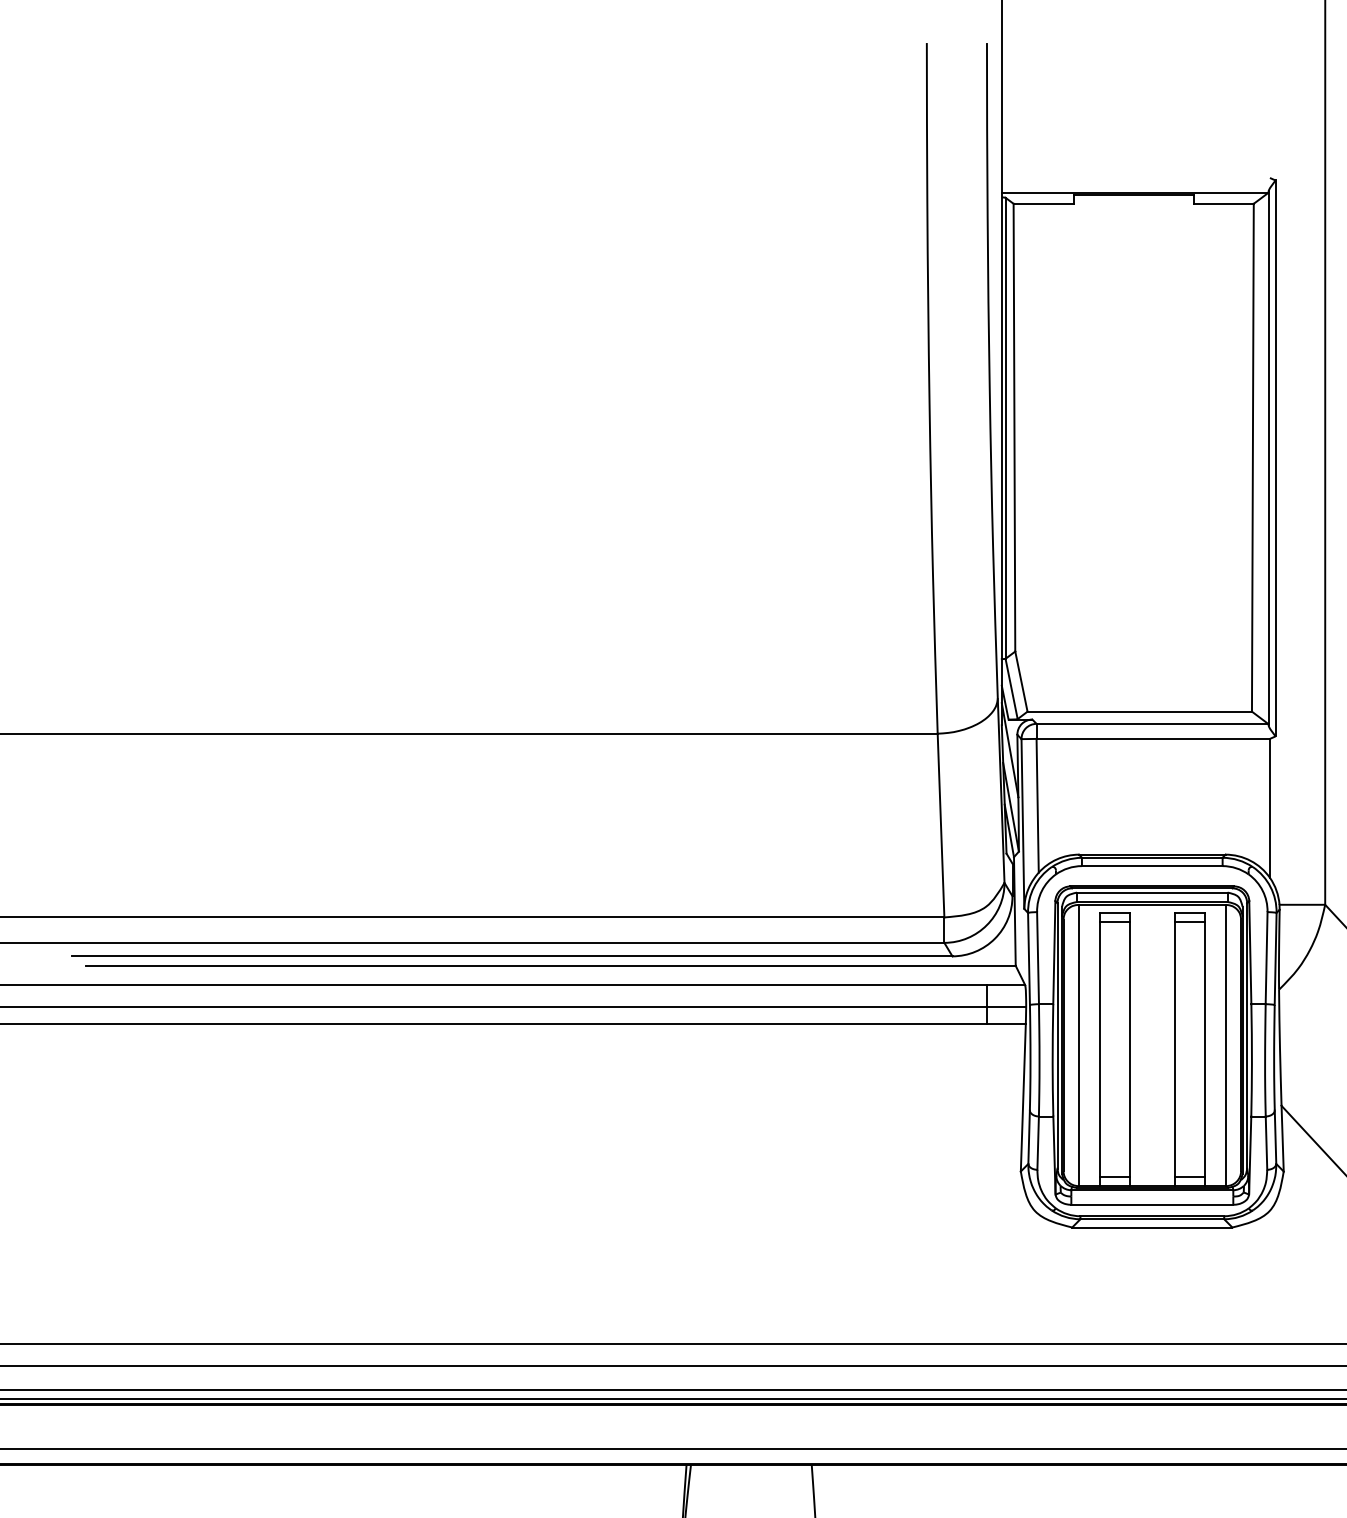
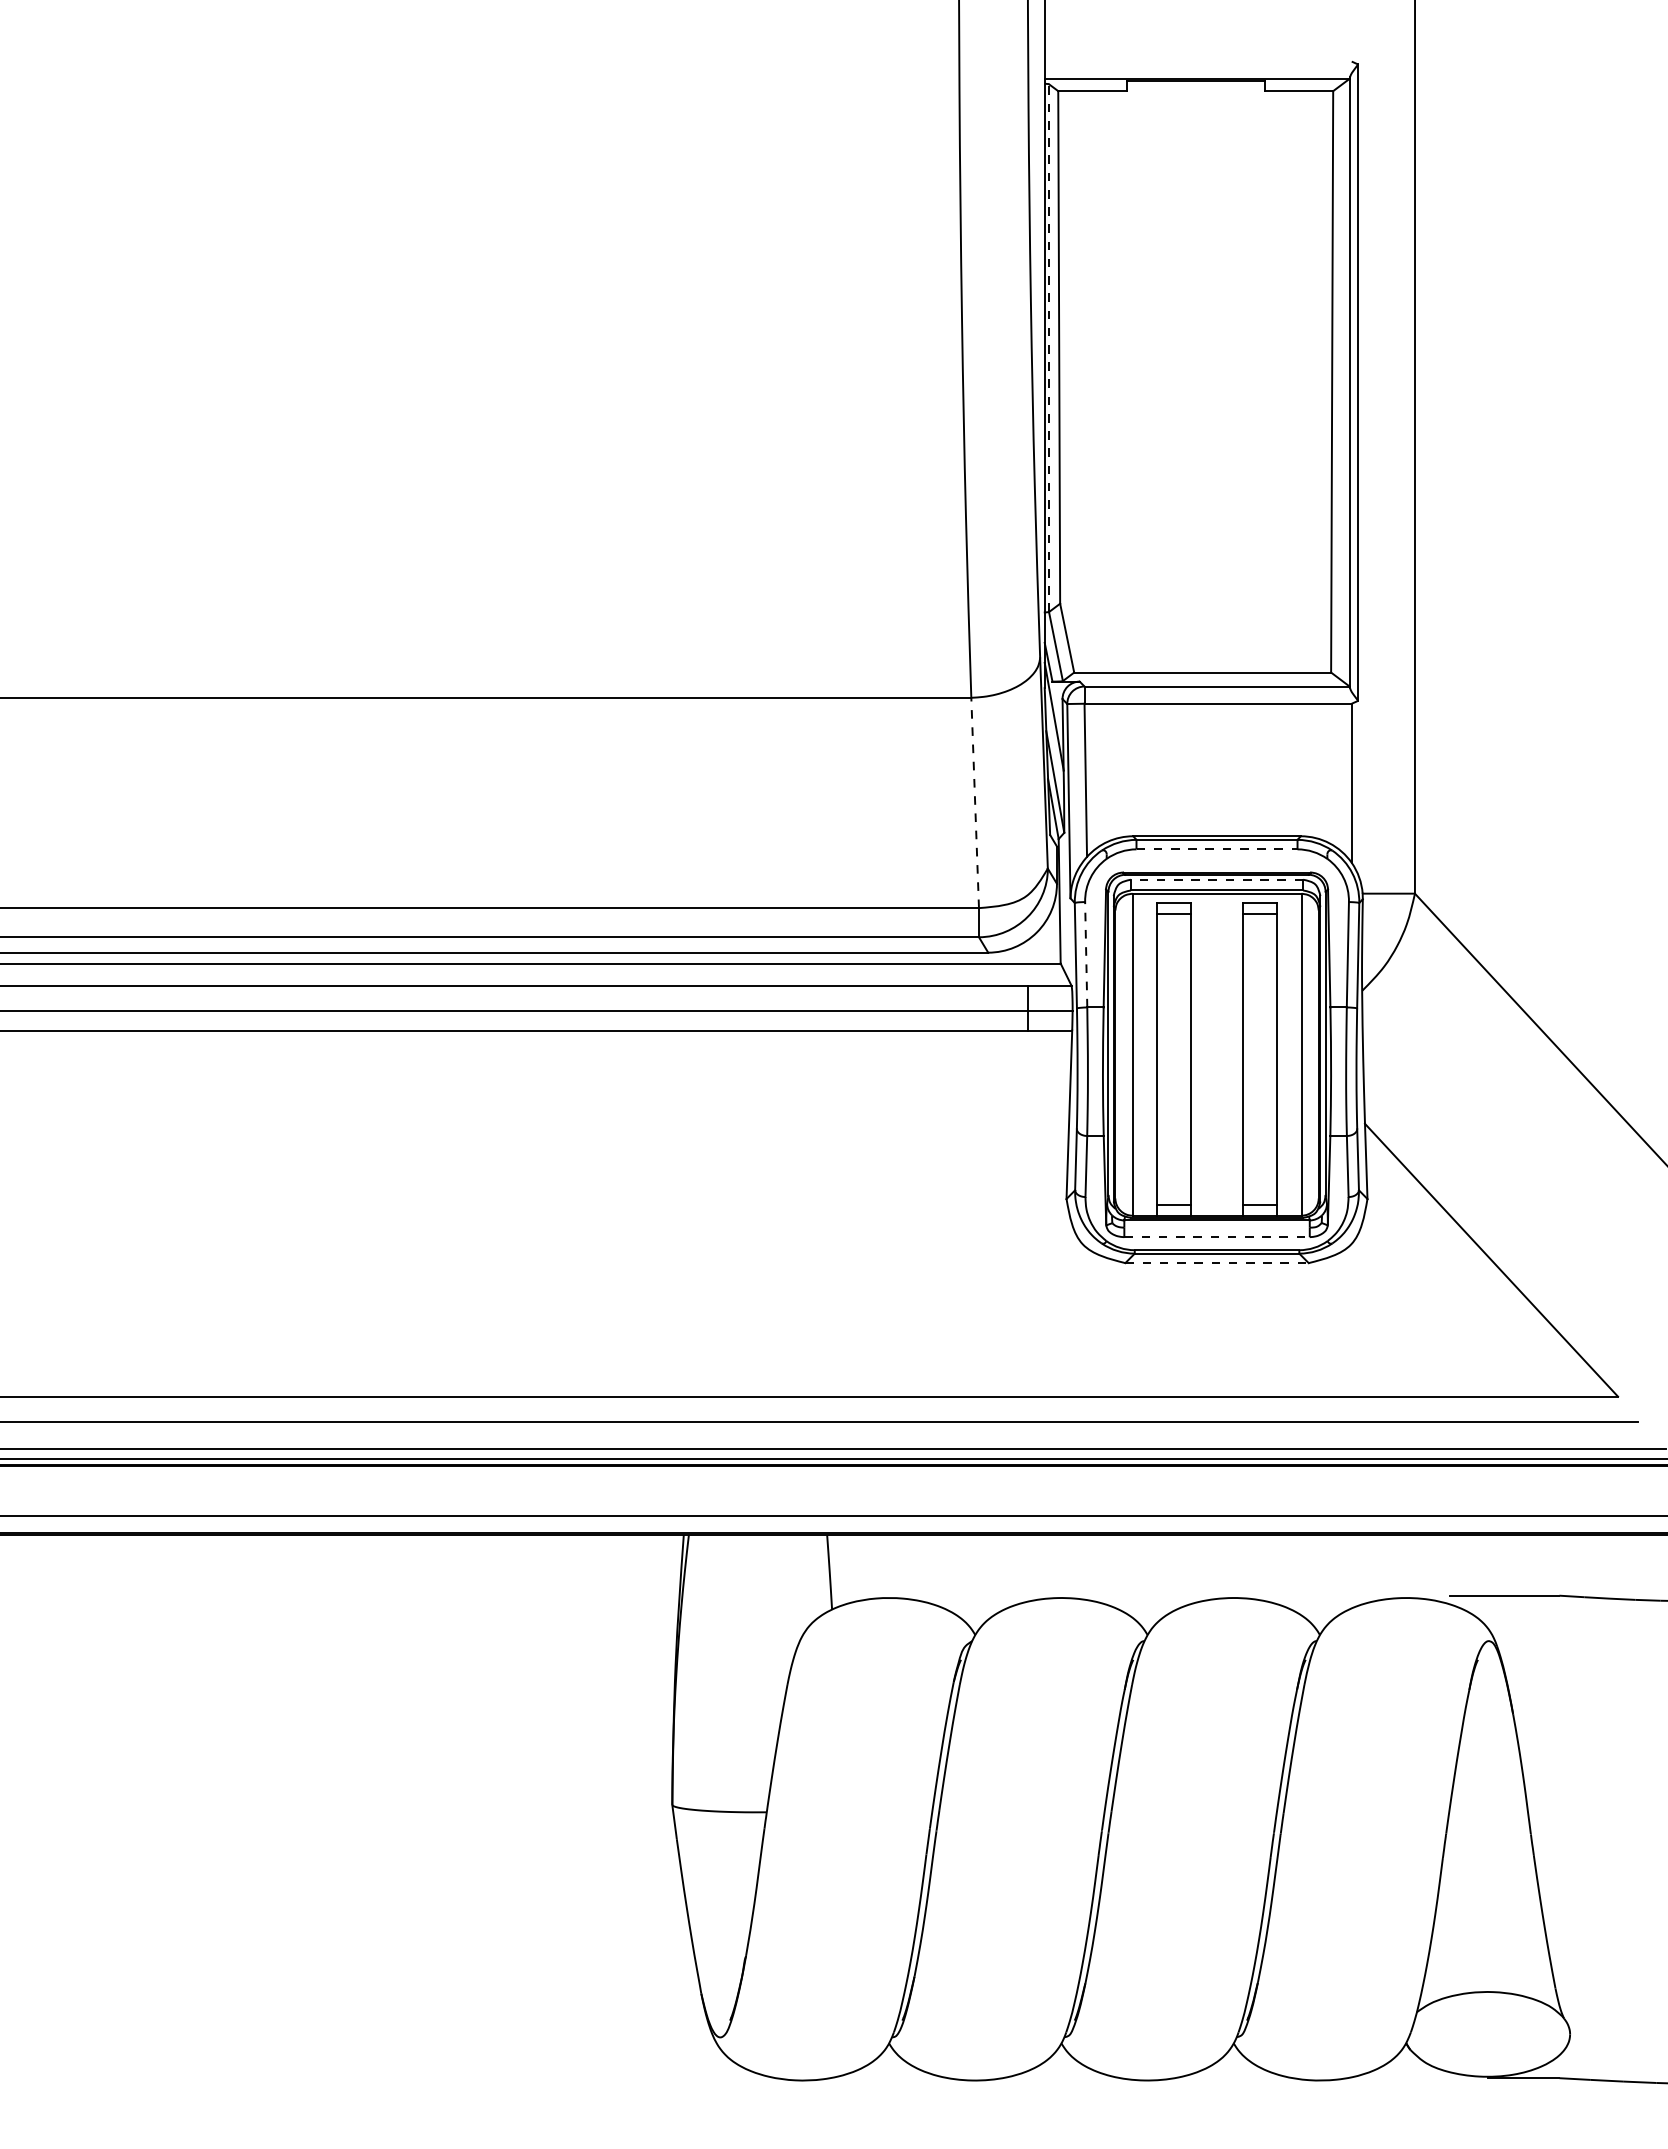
line: (1005, 428) -> (1049, 348), solid -> dashed
line: (941, 825) -> (975, 802), solid -> dashed
line: (1152, 866) -> (1217, 849), solid -> dashed
line: (1151, 892) -> (1216, 879), solid -> dashed
line: (1038, 957) -> (1086, 954), solid -> dashed
line: (1152, 1205) -> (1217, 1237), solid -> dashed
line: (1152, 1227) -> (1217, 1263), solid -> dashed

